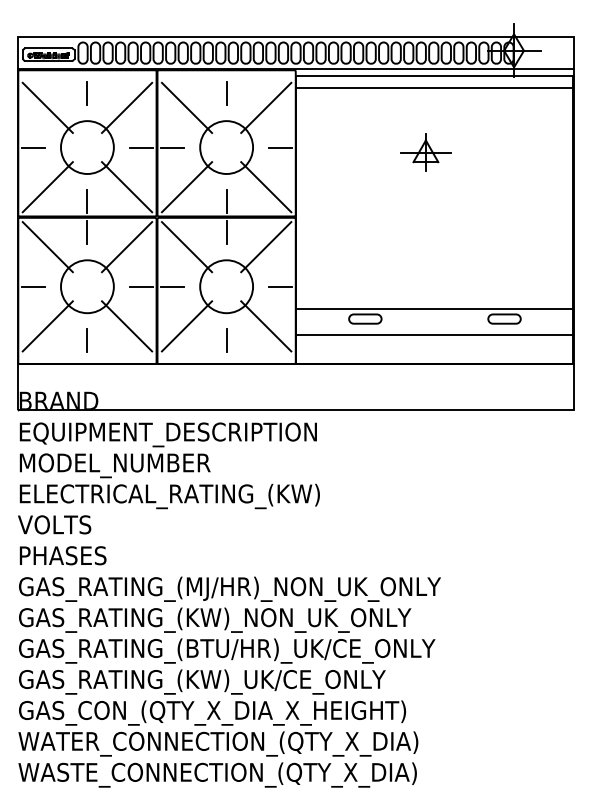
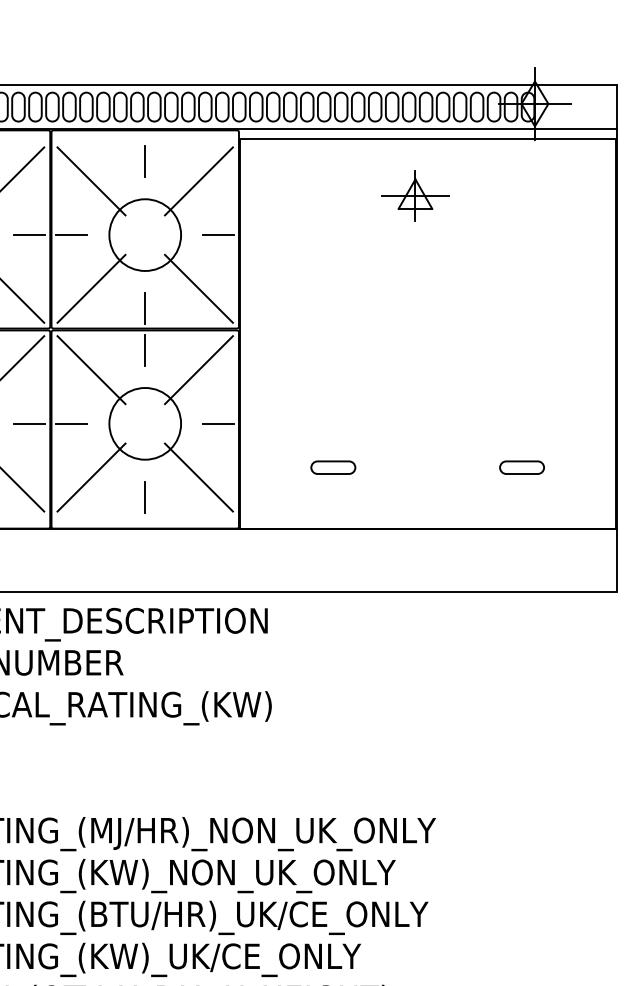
line: (434, 88) -> (427, 155), removed
part: (425, 152) -> (414, 195), moved
line: (434, 309) -> (427, 454), removed
line: (434, 334) -> (427, 488), removed

